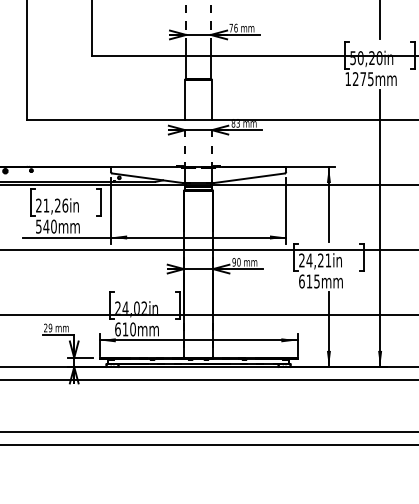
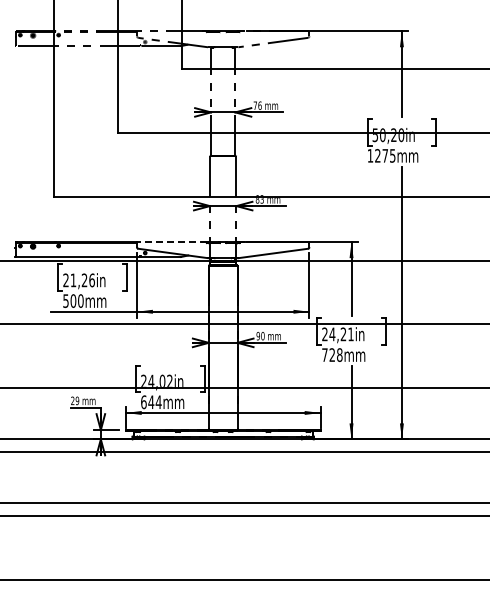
line: (146, 167) -> (171, 242), solid -> dashed
text: (46, 226) -> (73, 300), 540mm -> 500mm
text: (309, 280) -> (332, 354), 615mm -> 728mm
text: (128, 329) -> (154, 402), 610mm -> 644mm

